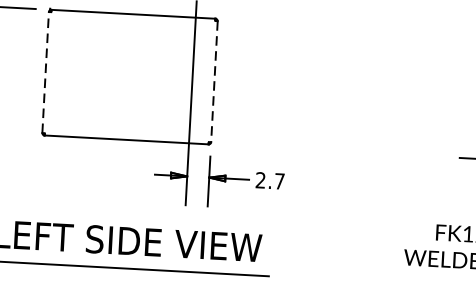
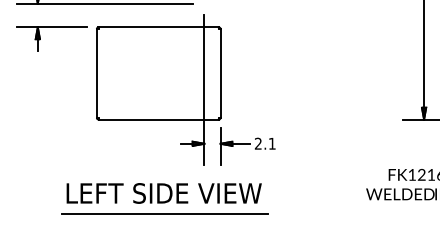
line: (45, 71) -> (96, 72), dashed -> solid
line: (214, 81) -> (220, 73), dashed -> solid
text: (278, 180) -> (271, 143), 2.7 -> 2.1

